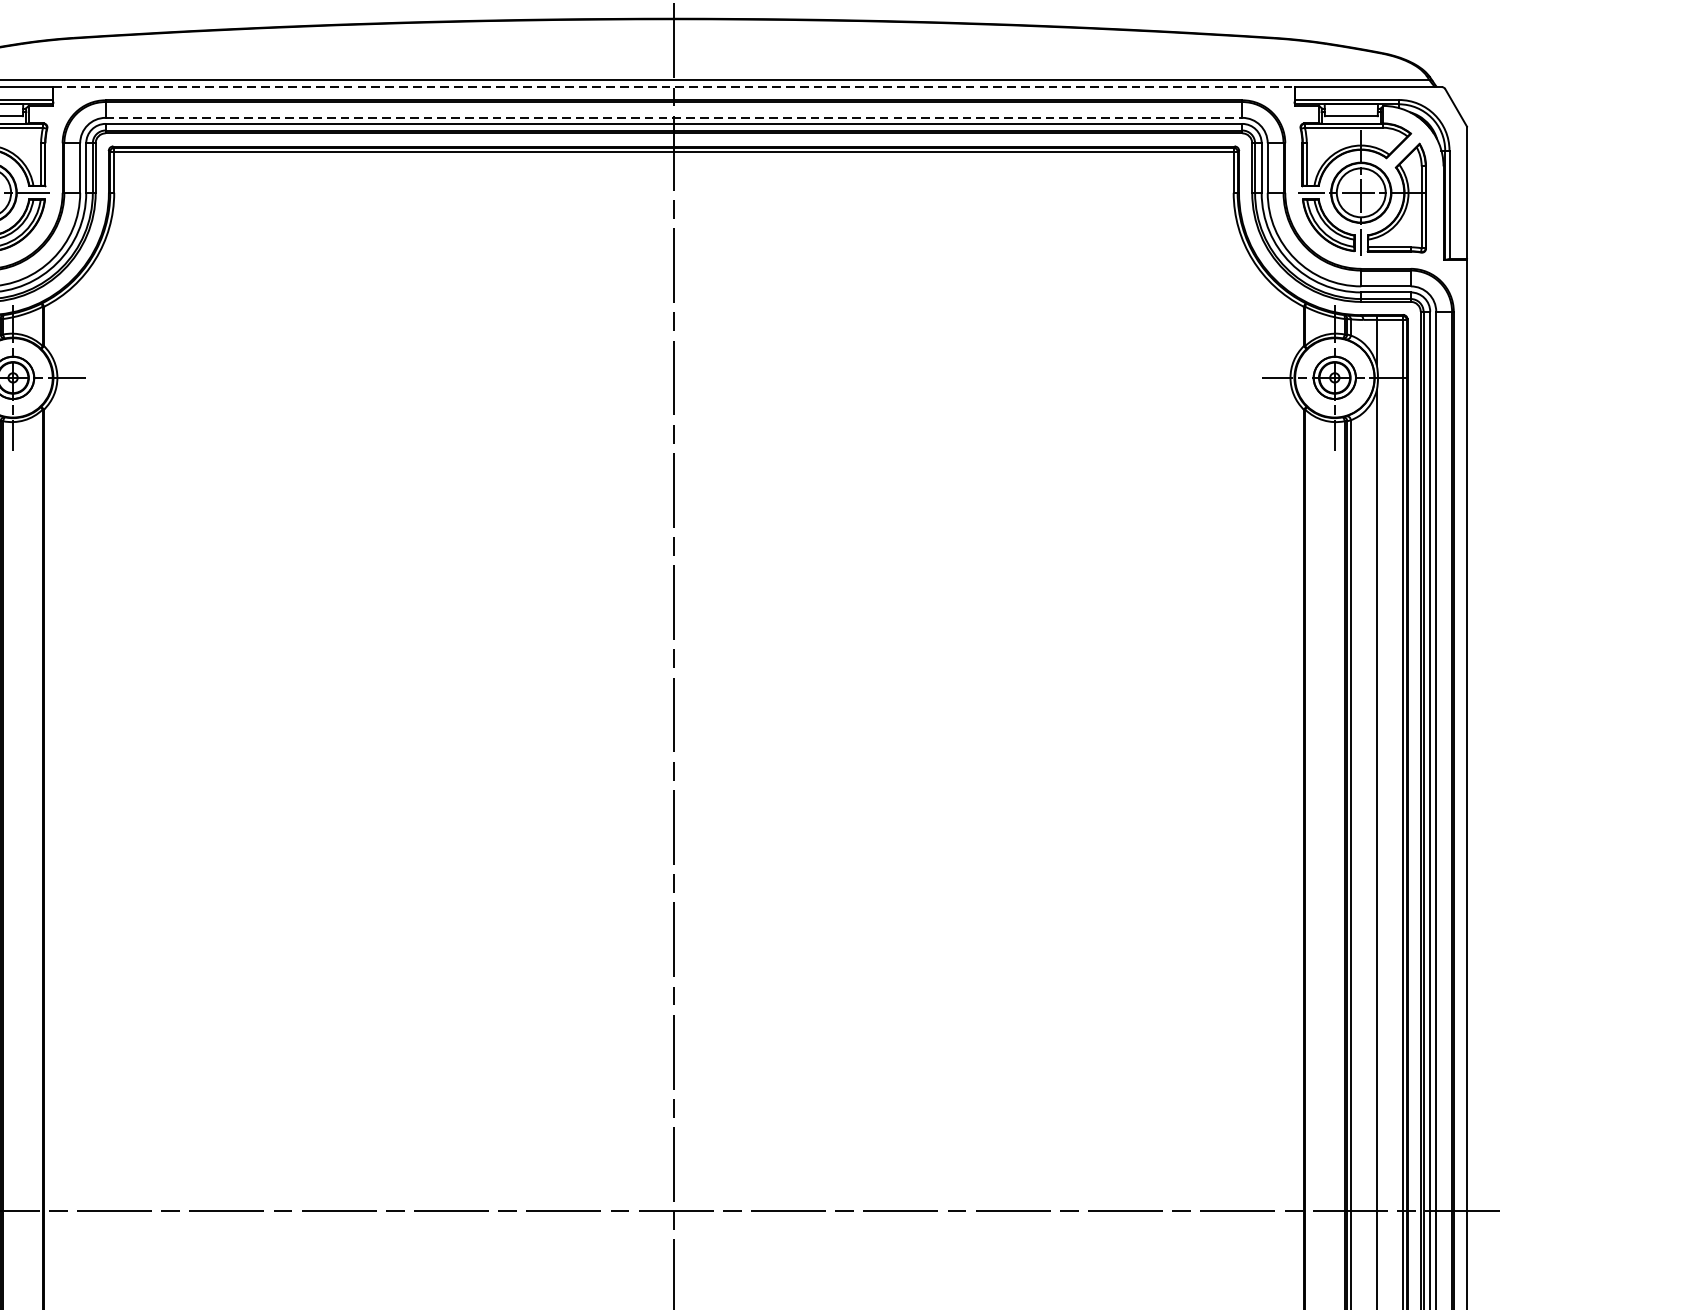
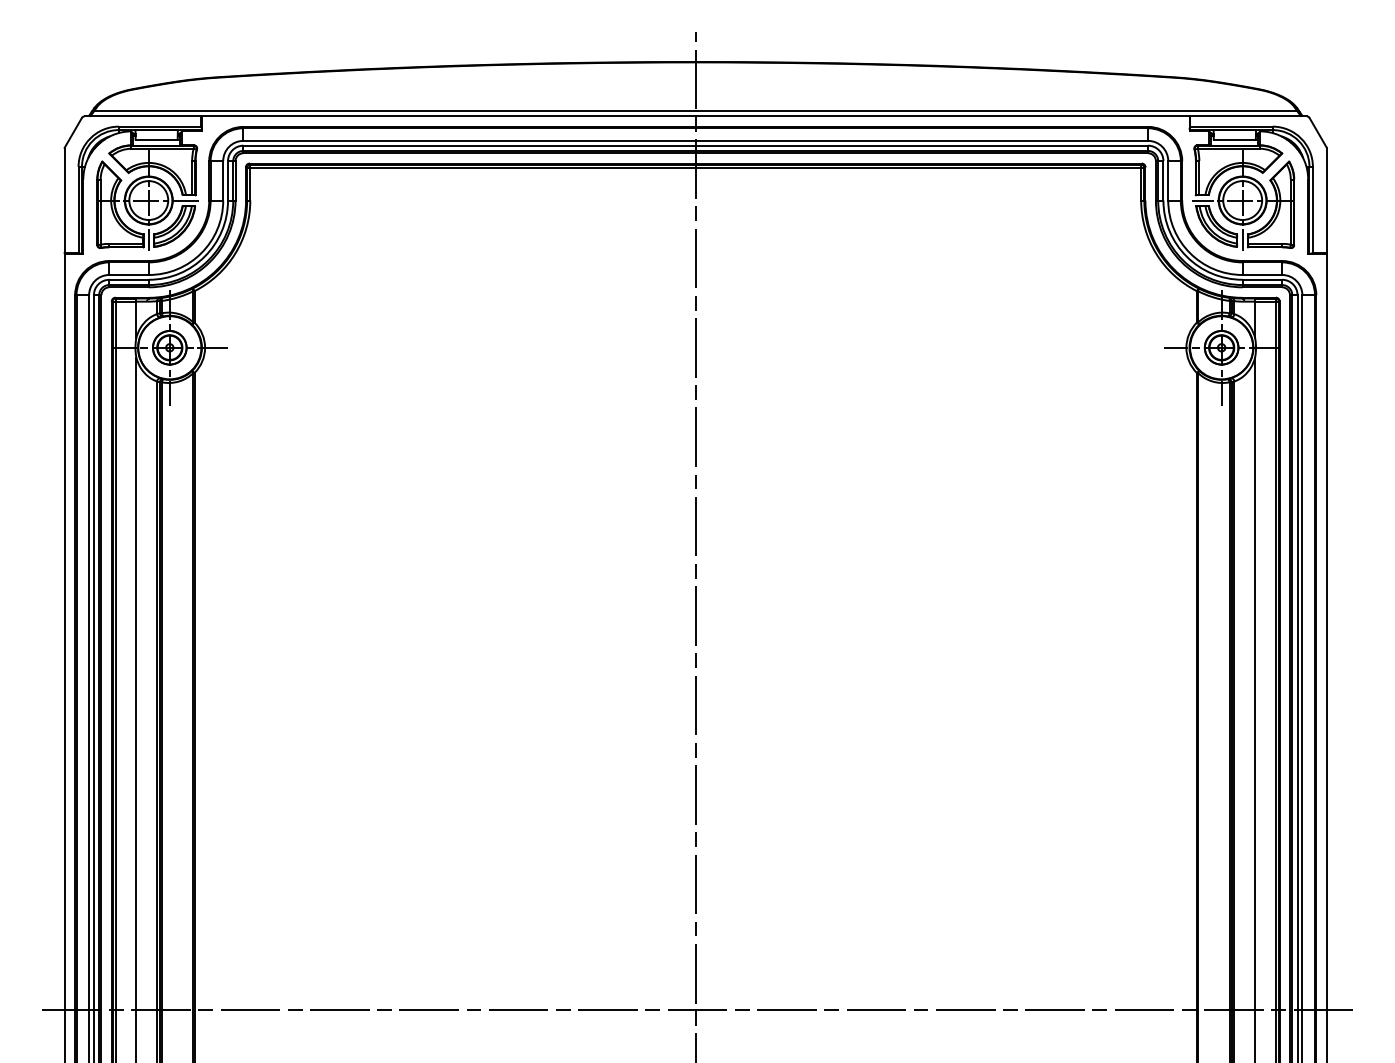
line: (673, 87) -> (695, 116), dashed -> solid
line: (674, 117) -> (696, 140), dashed -> solid

